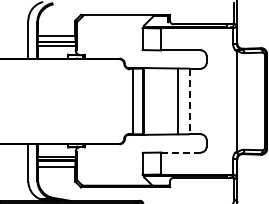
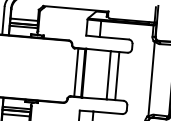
line: (189, 101) -> (117, 76), dashed -> solid
line: (181, 152) -> (108, 112), dashed -> solid

